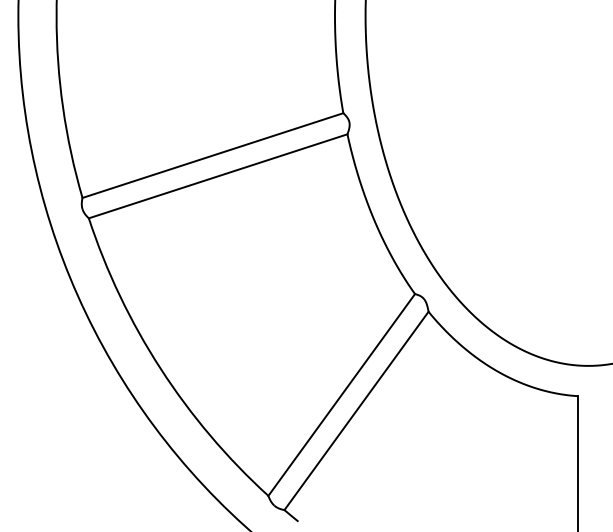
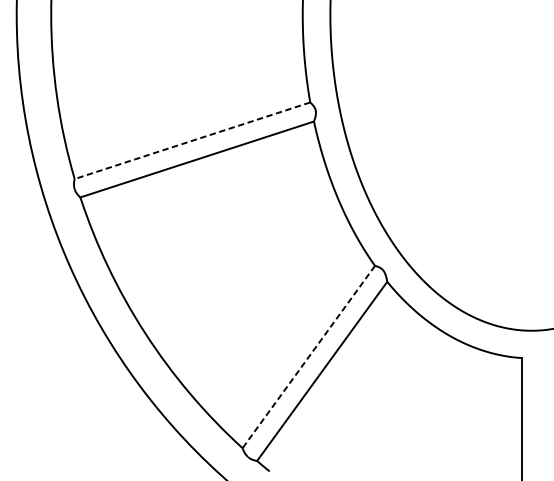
line: (212, 155) -> (192, 140), solid -> dashed
line: (341, 394) -> (308, 356), solid -> dashed

